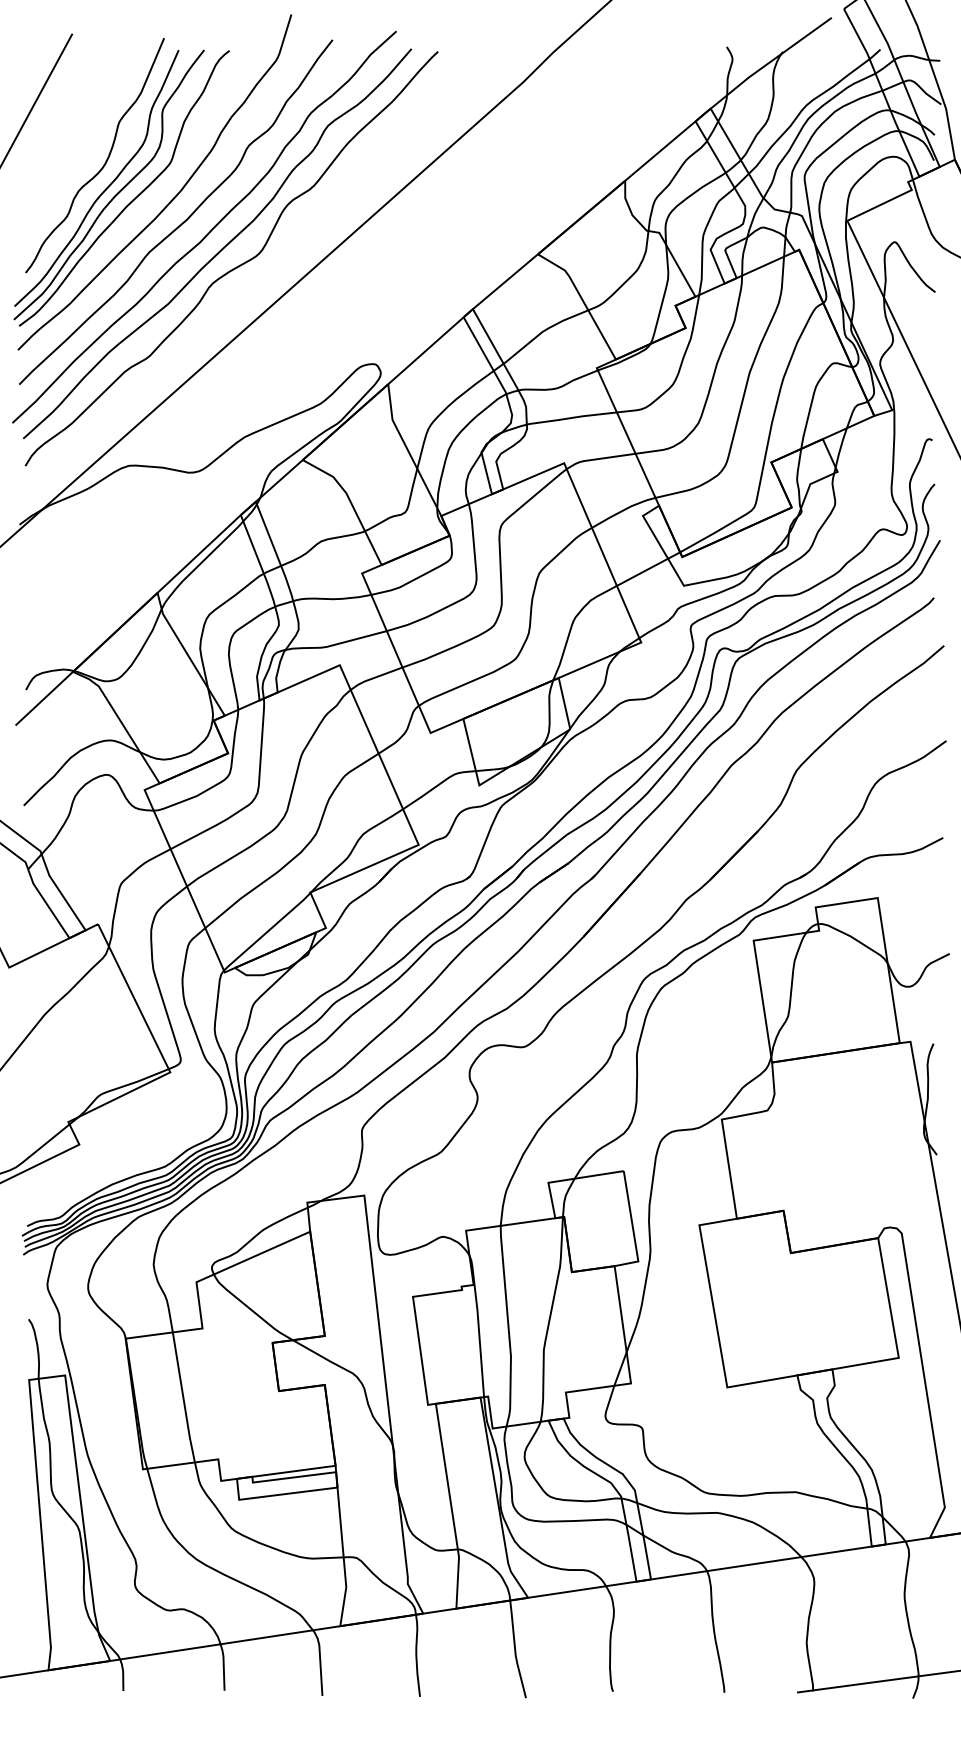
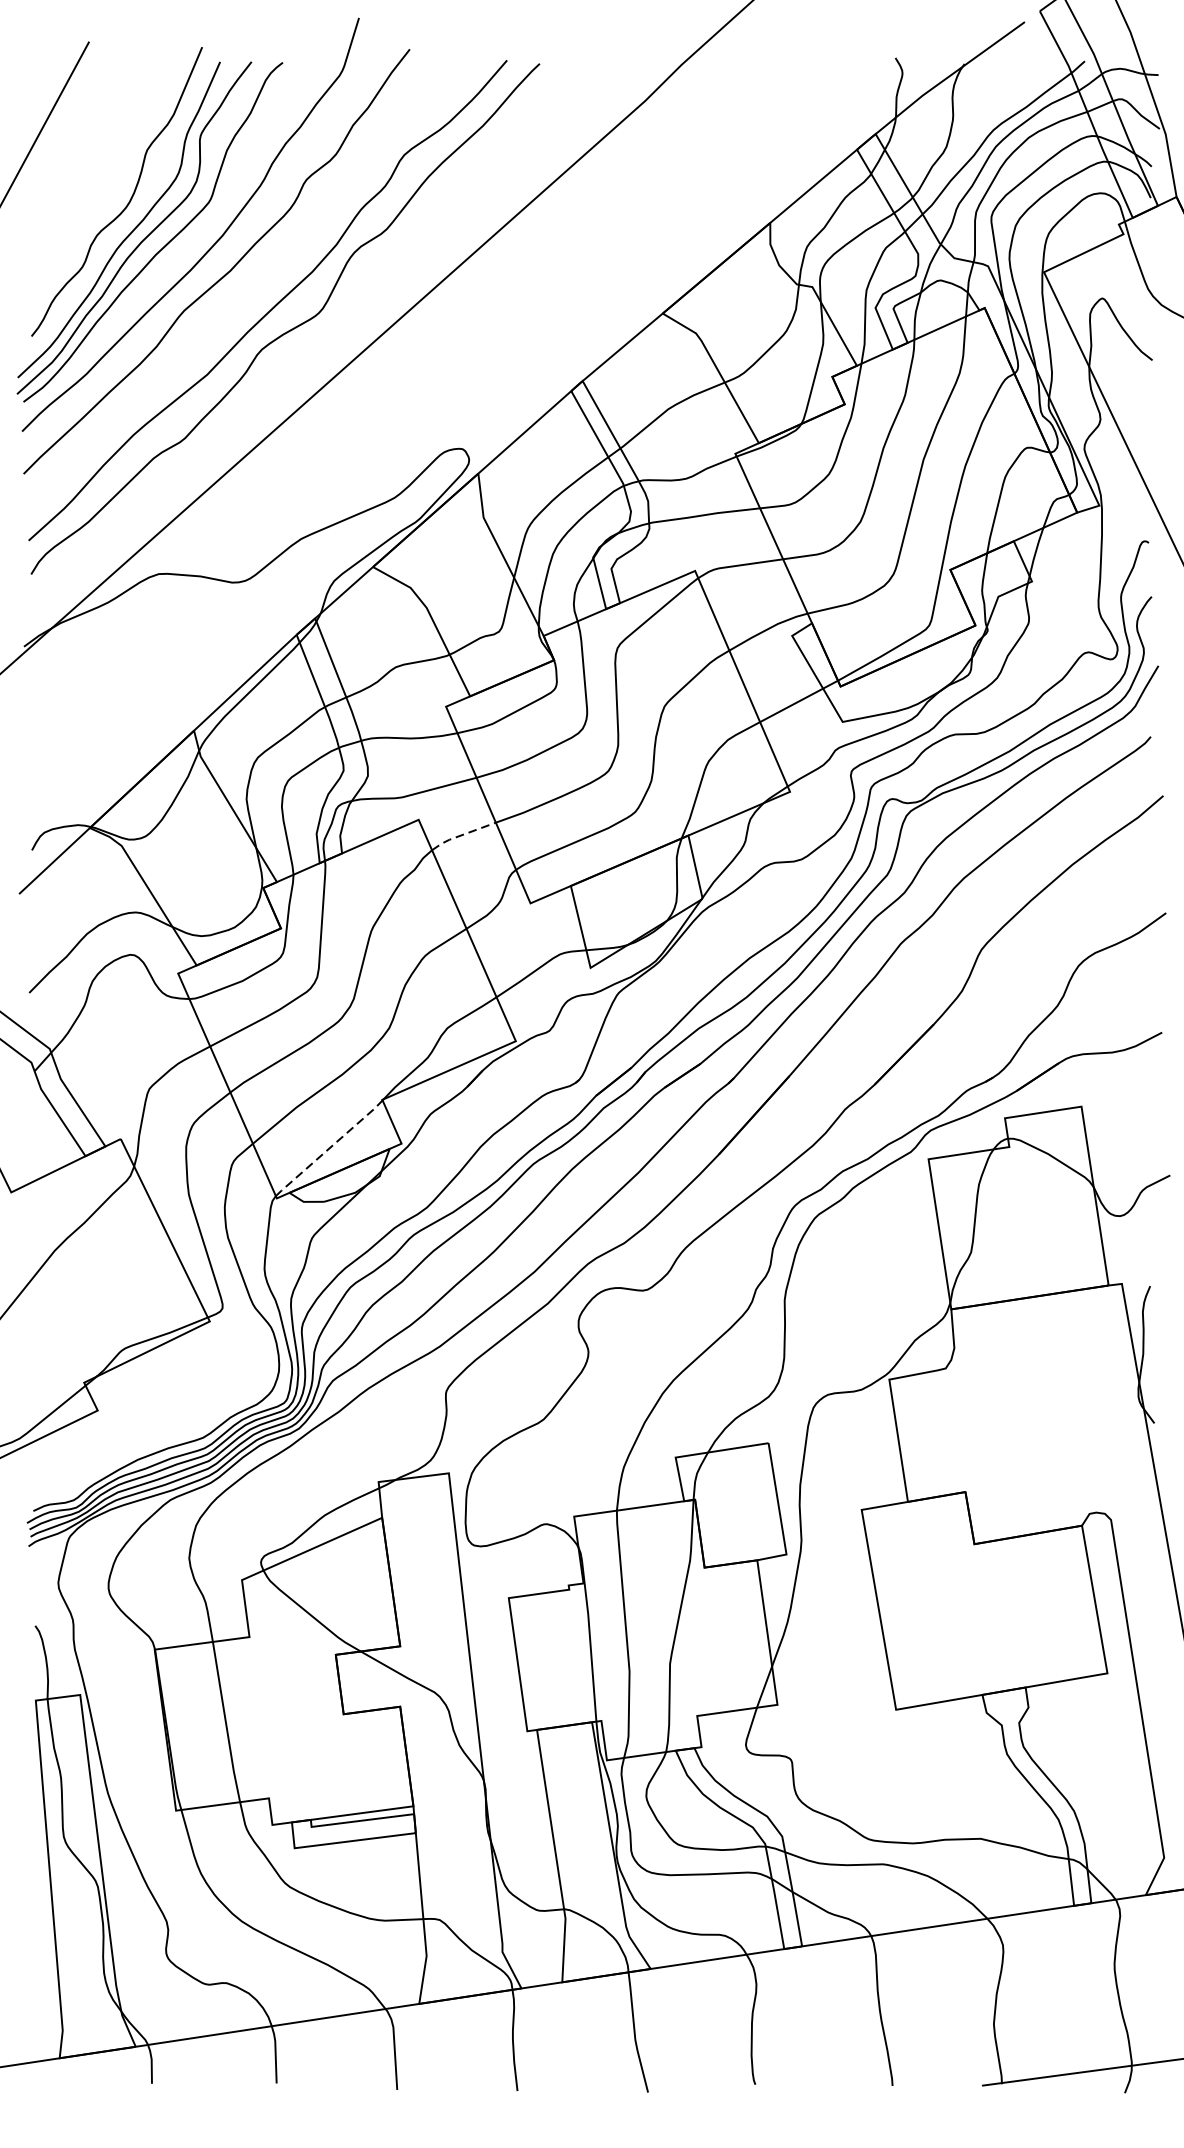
curve: (209, 231) -> (258, 285), removed
line: (374, 677) -> (461, 834), solid -> dashed
line: (267, 932) -> (329, 1149), solid -> dashed

